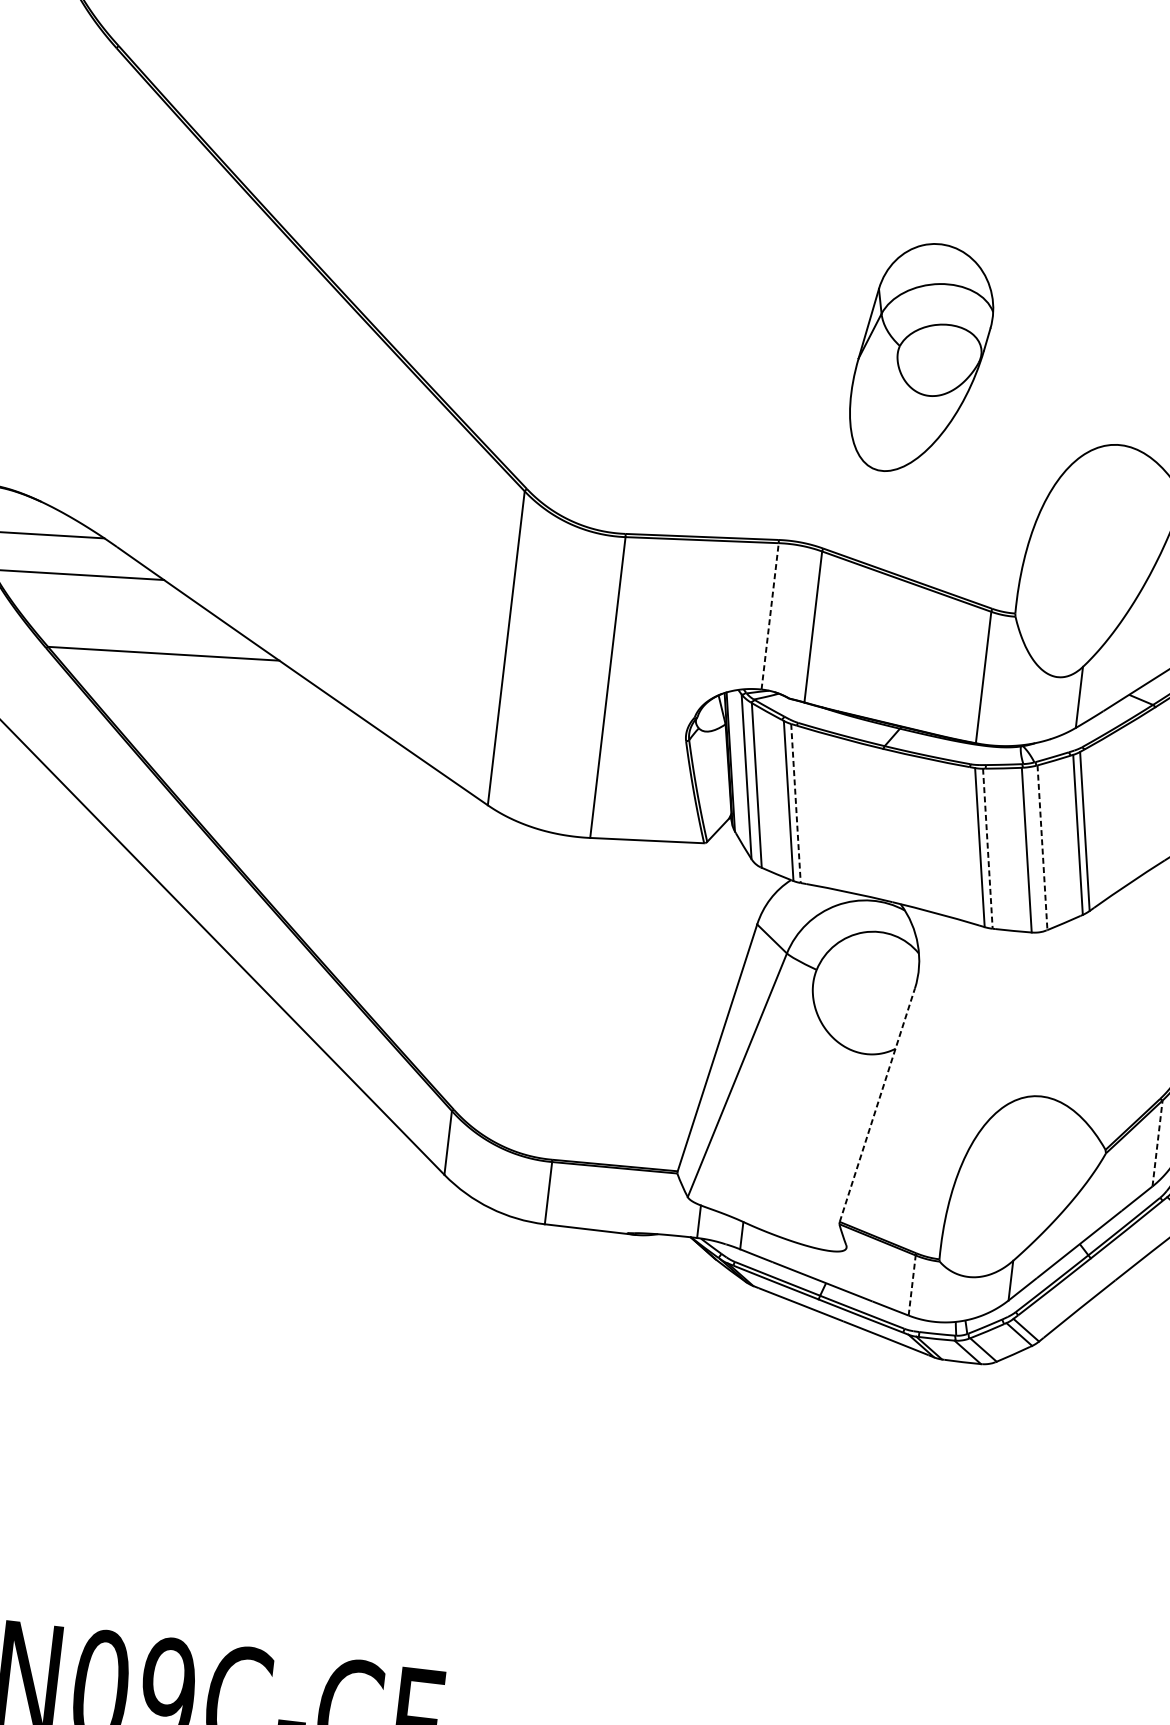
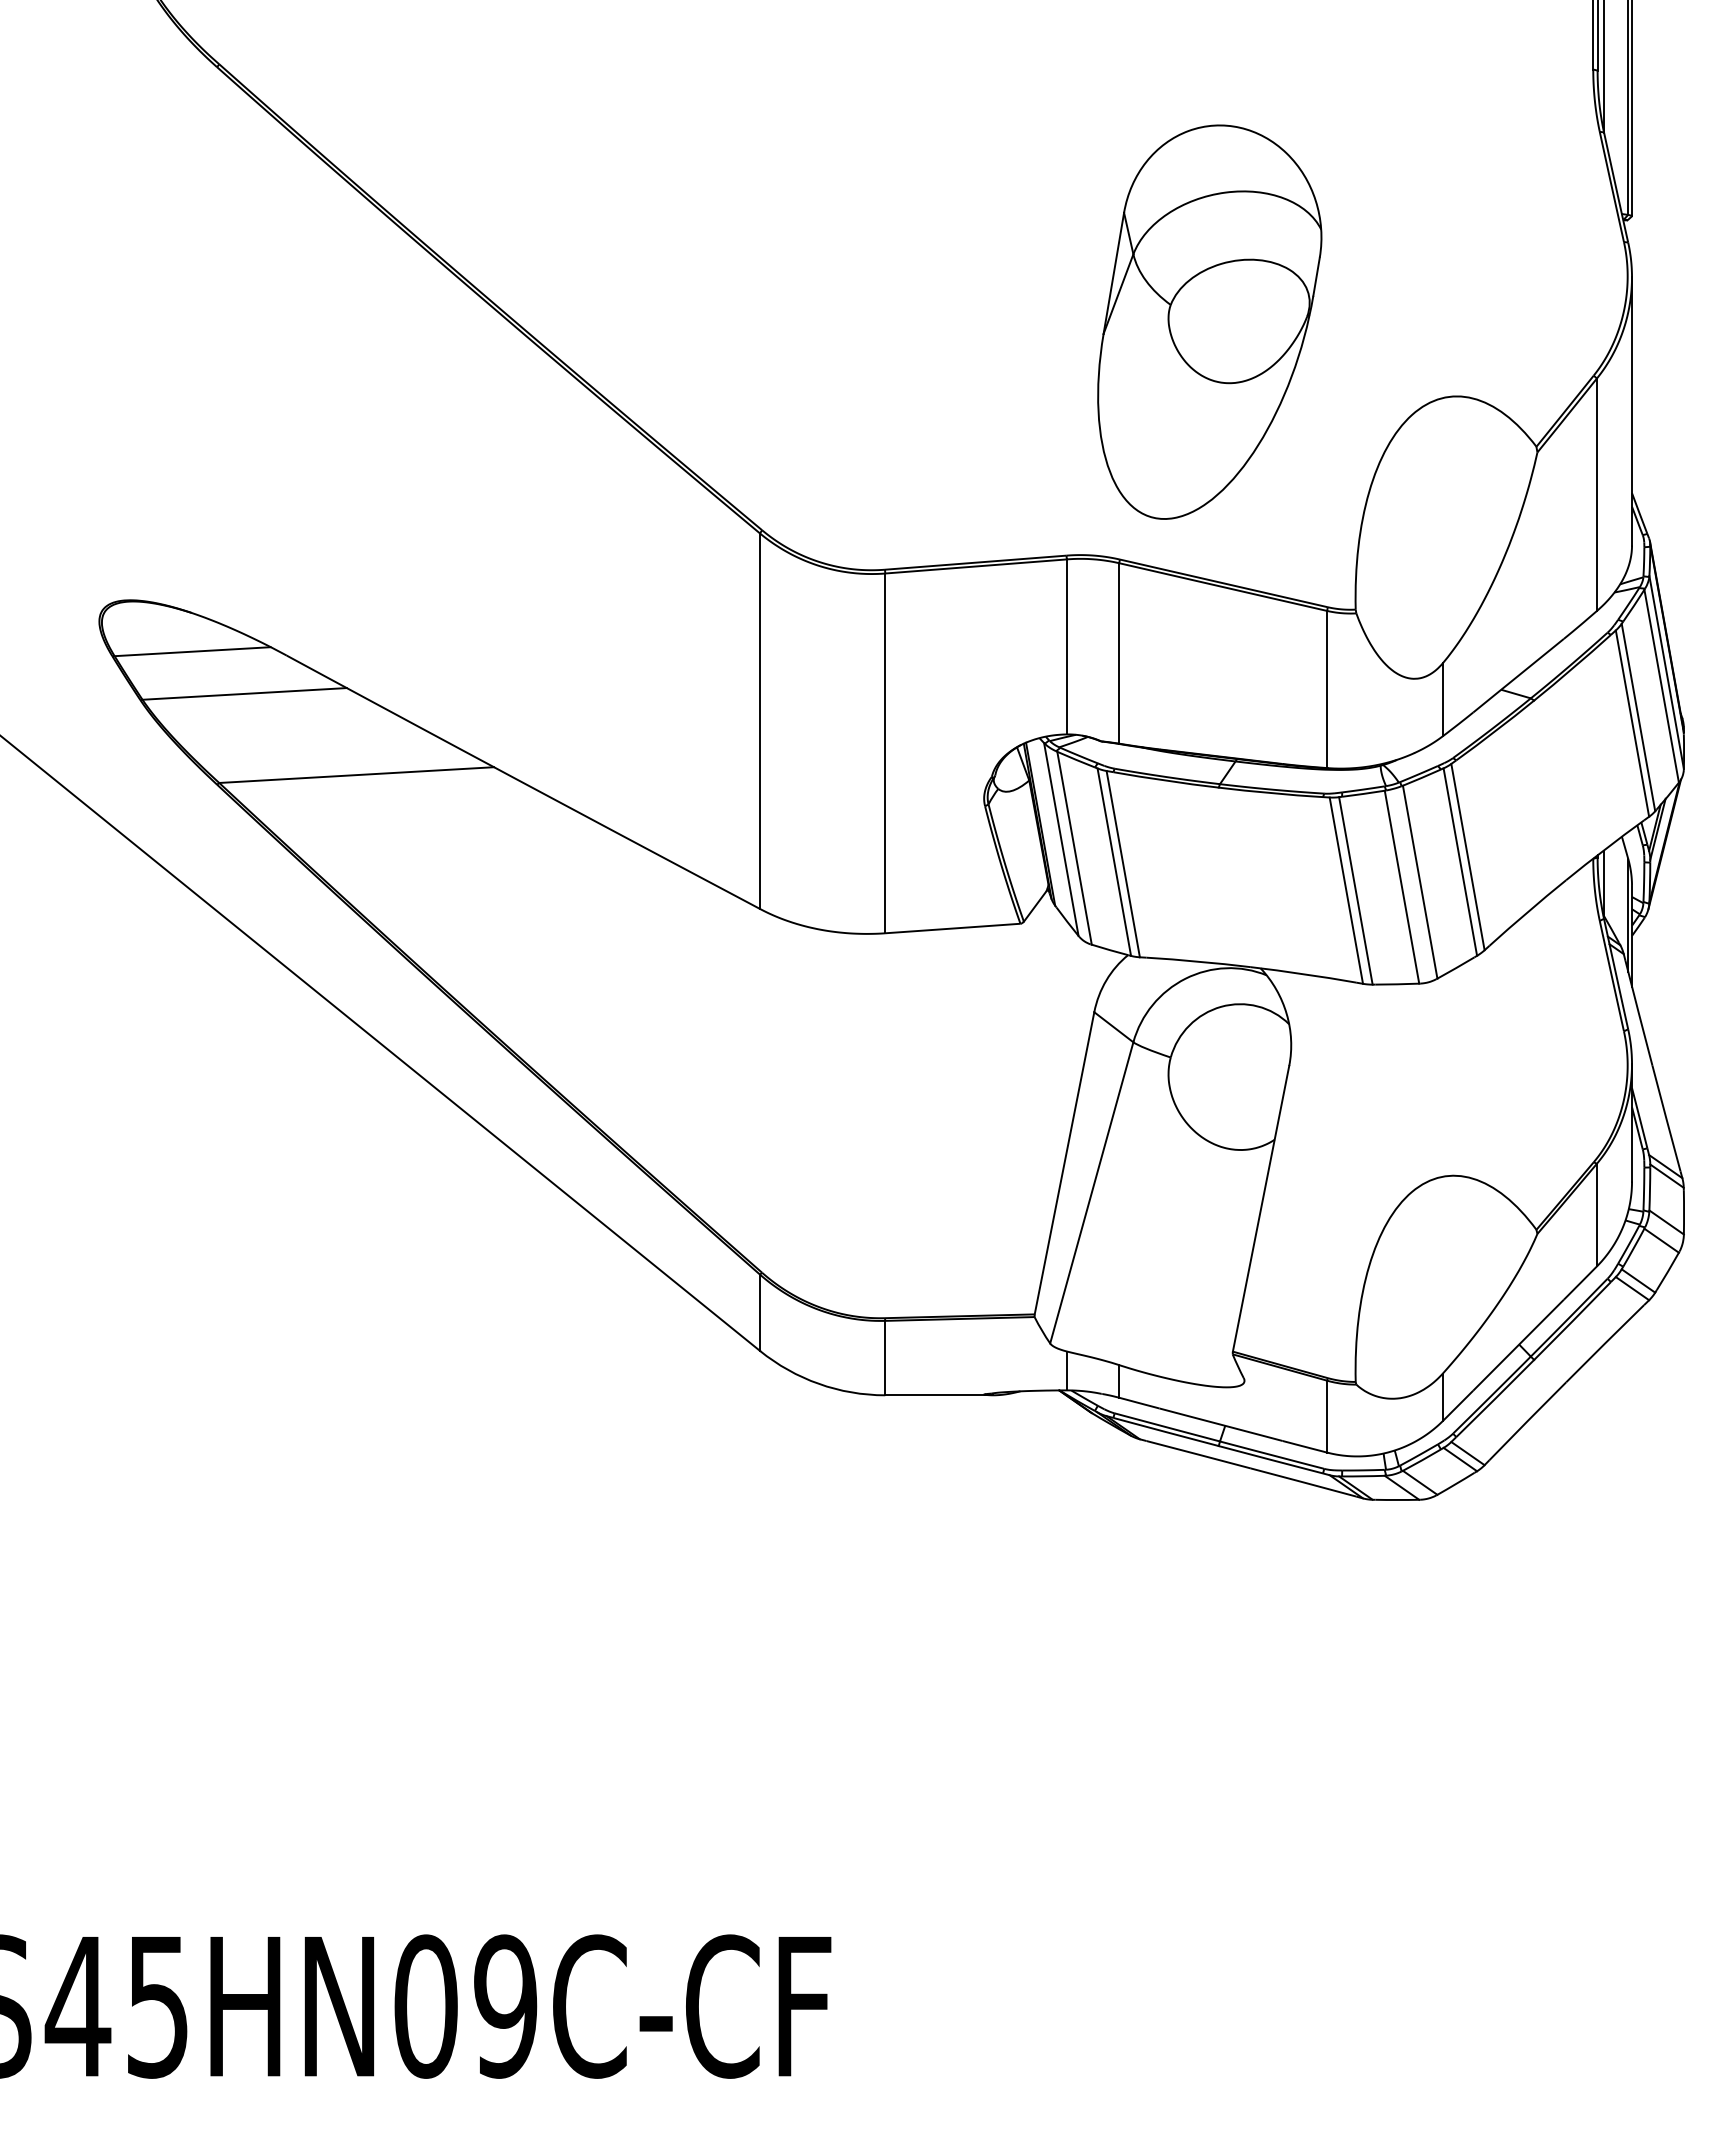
part: (921, 358) -> (1209, 321), size x1.43
line: (769, 615) -> (1066, 646), dashed -> solid
line: (796, 803) -> (1123, 864), dashed -> solid
line: (1042, 848) -> (1420, 882), dashed -> solid
line: (987, 849) -> (1355, 891), dashed -> solid
line: (877, 1105) -> (1261, 1208), dashed -> solid
line: (1157, 1142) -> (1596, 1214), dashed -> solid
line: (912, 1285) -> (1327, 1416), dashed -> solid

